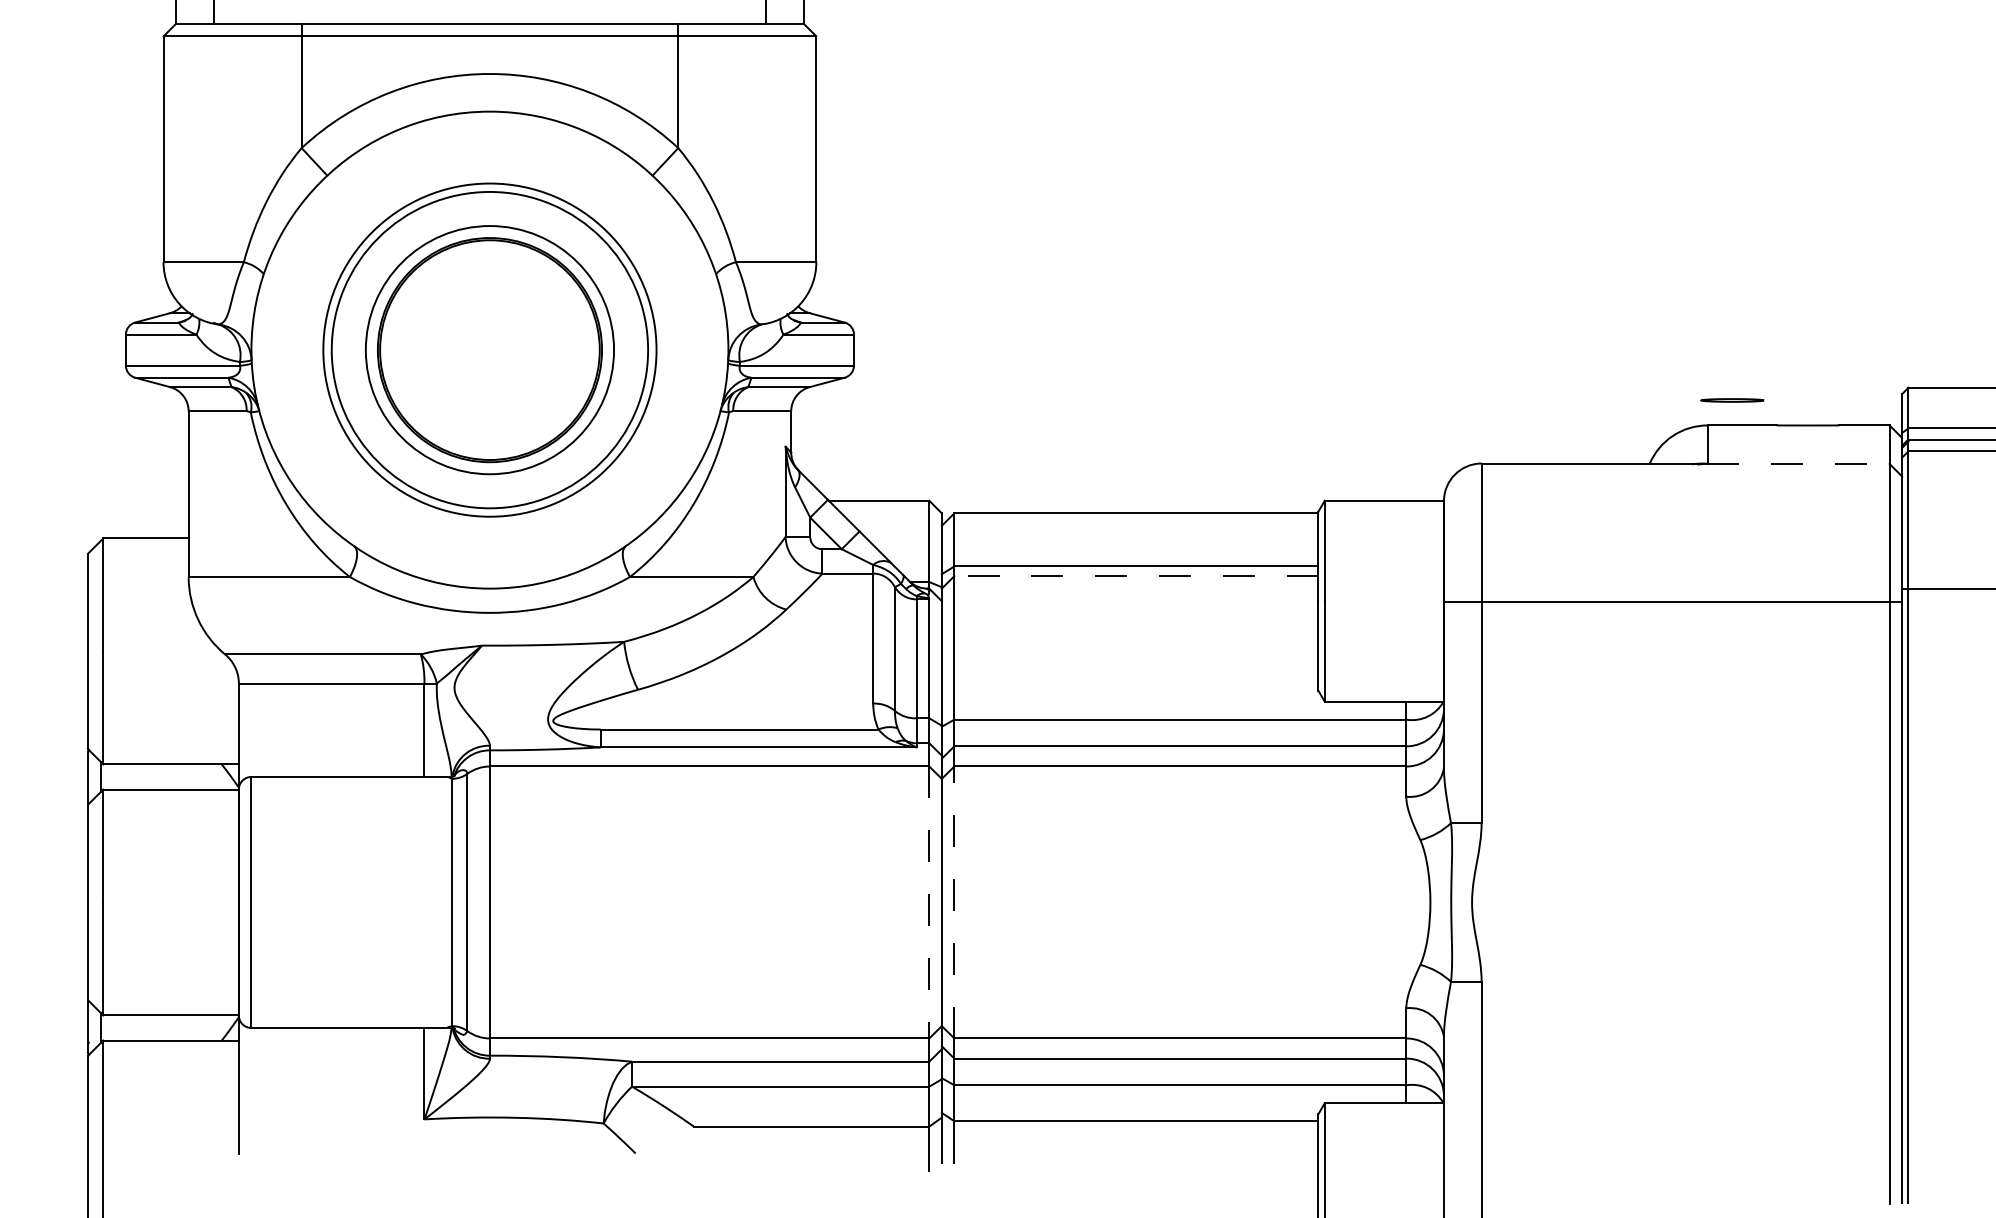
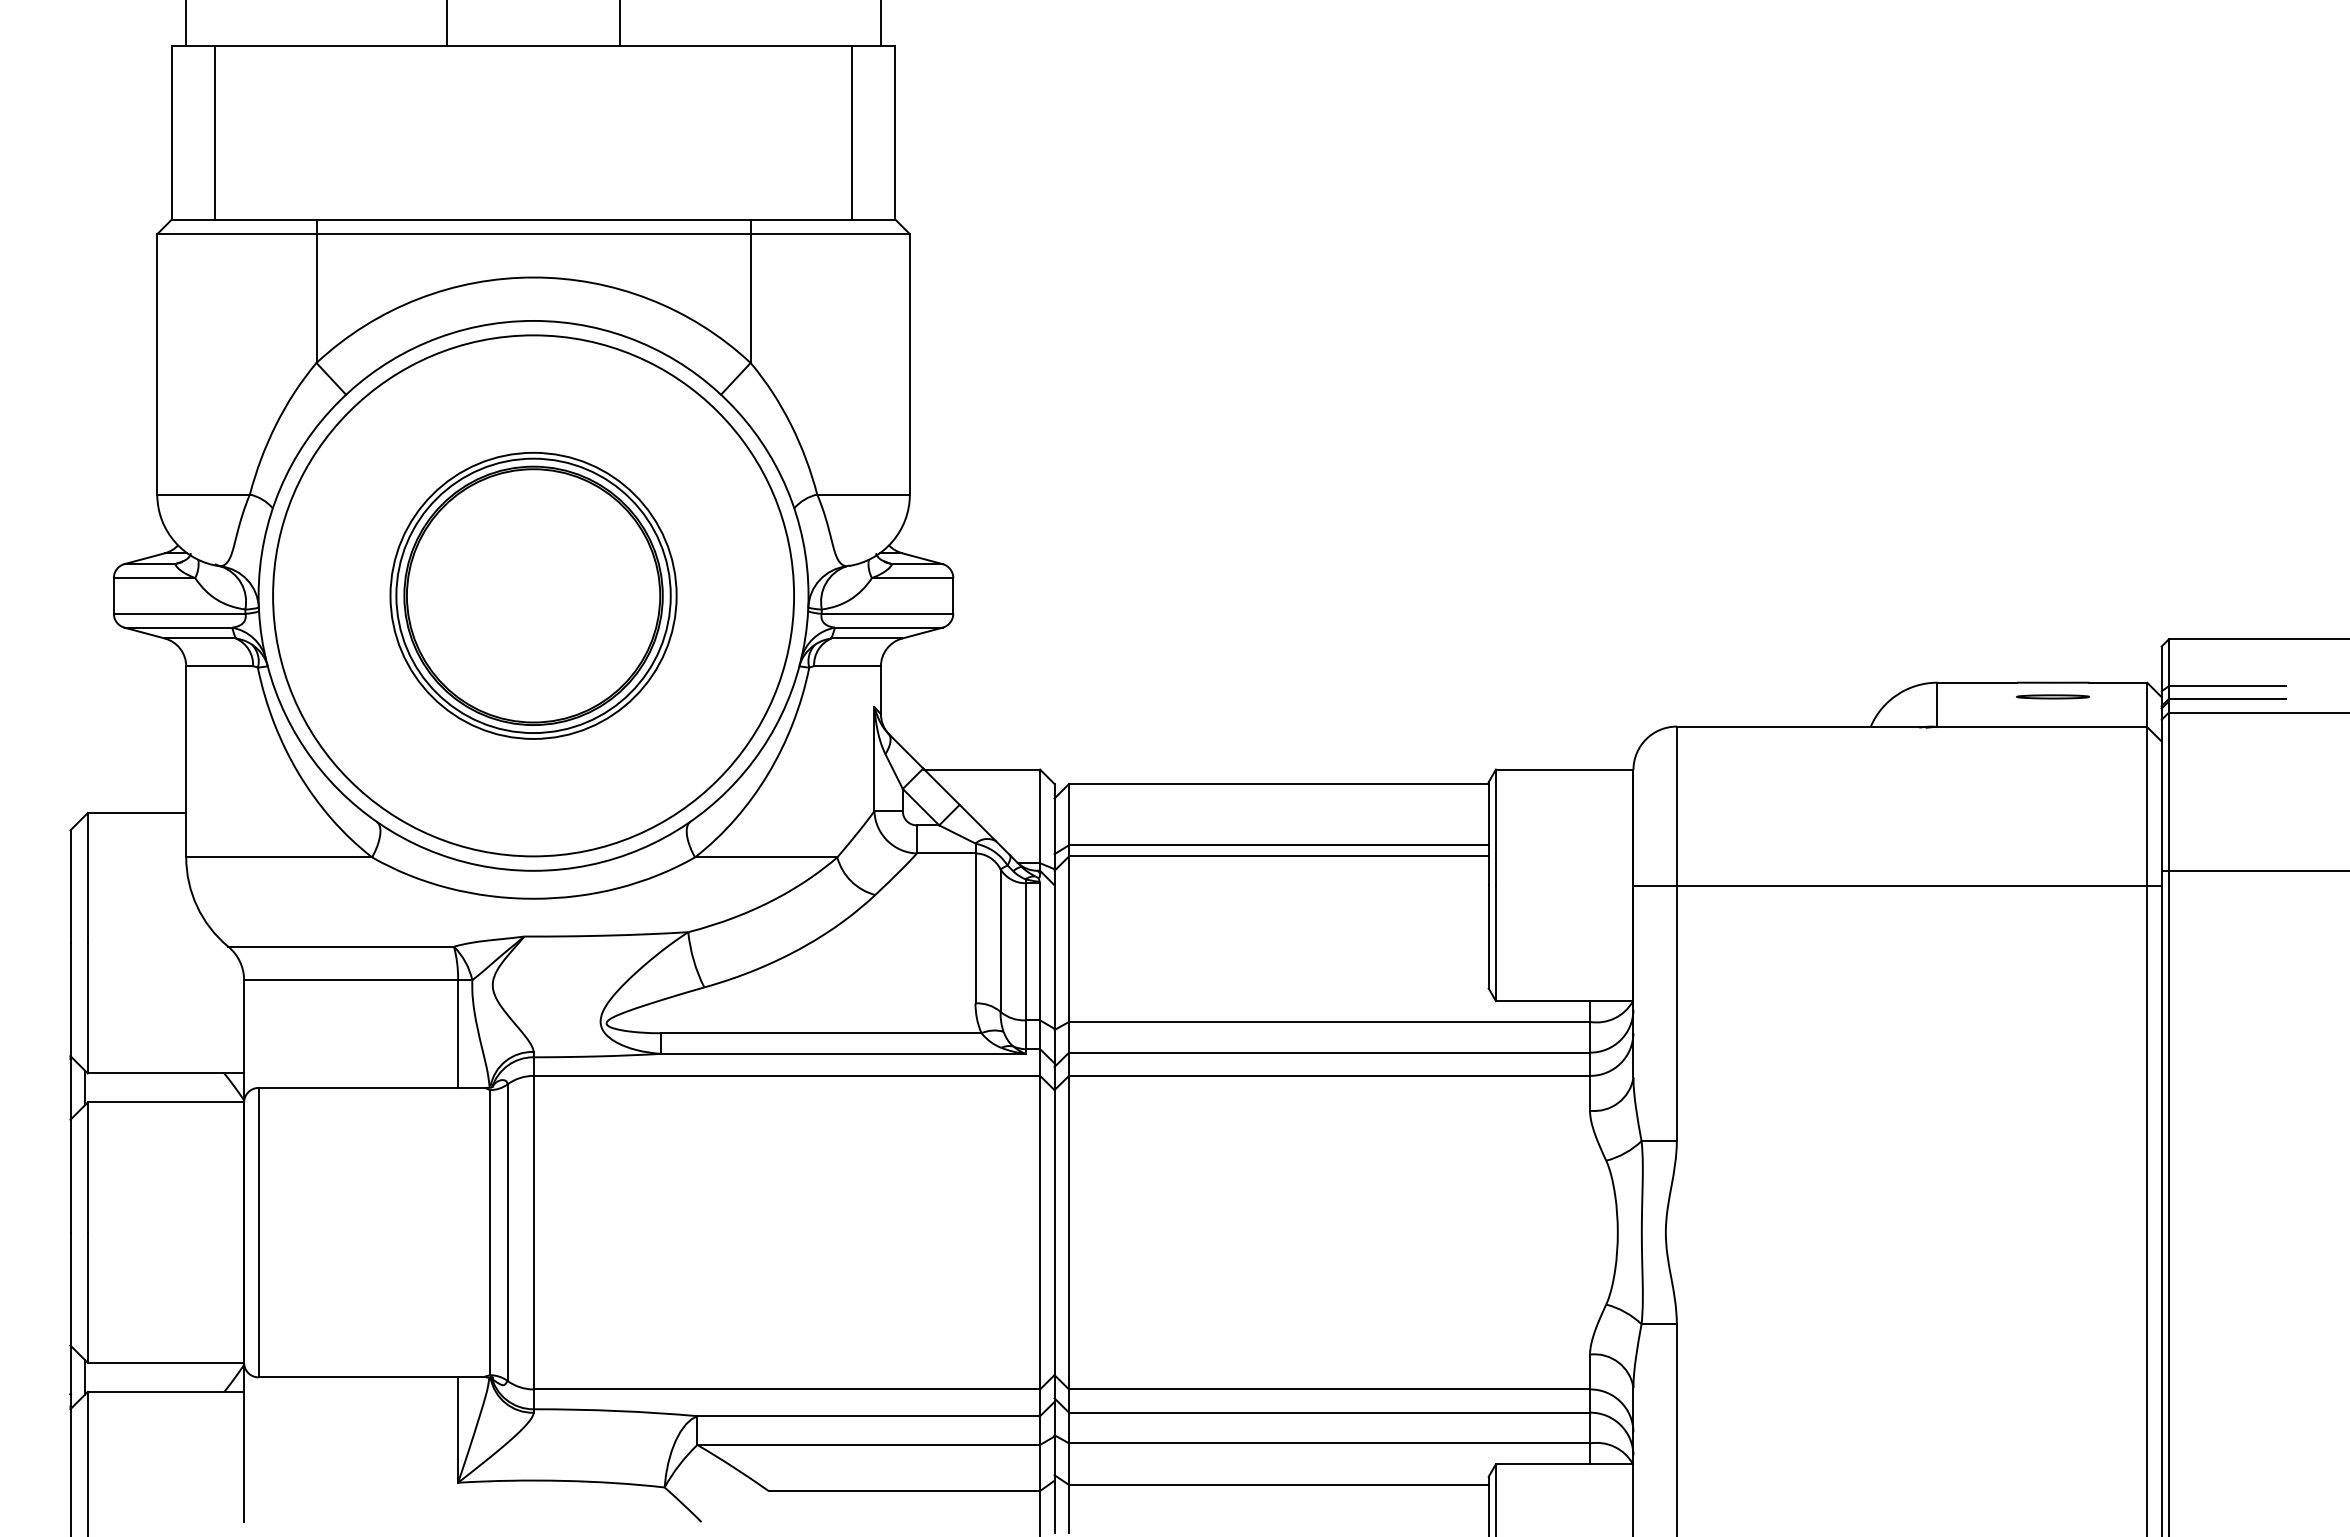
circle: (489, 349) -> (533, 595), size x0.71
circle: (489, 349) -> (533, 595), size x1.43
part: (1731, 400) -> (2052, 696), moved
line: (1798, 464) -> (2042, 727), dashed -> solid
line: (1136, 576) -> (1278, 856), dashed -> solid
line: (929, 902) -> (1040, 1232), dashed -> solid
line: (954, 902) -> (1069, 1232), dashed -> solid

